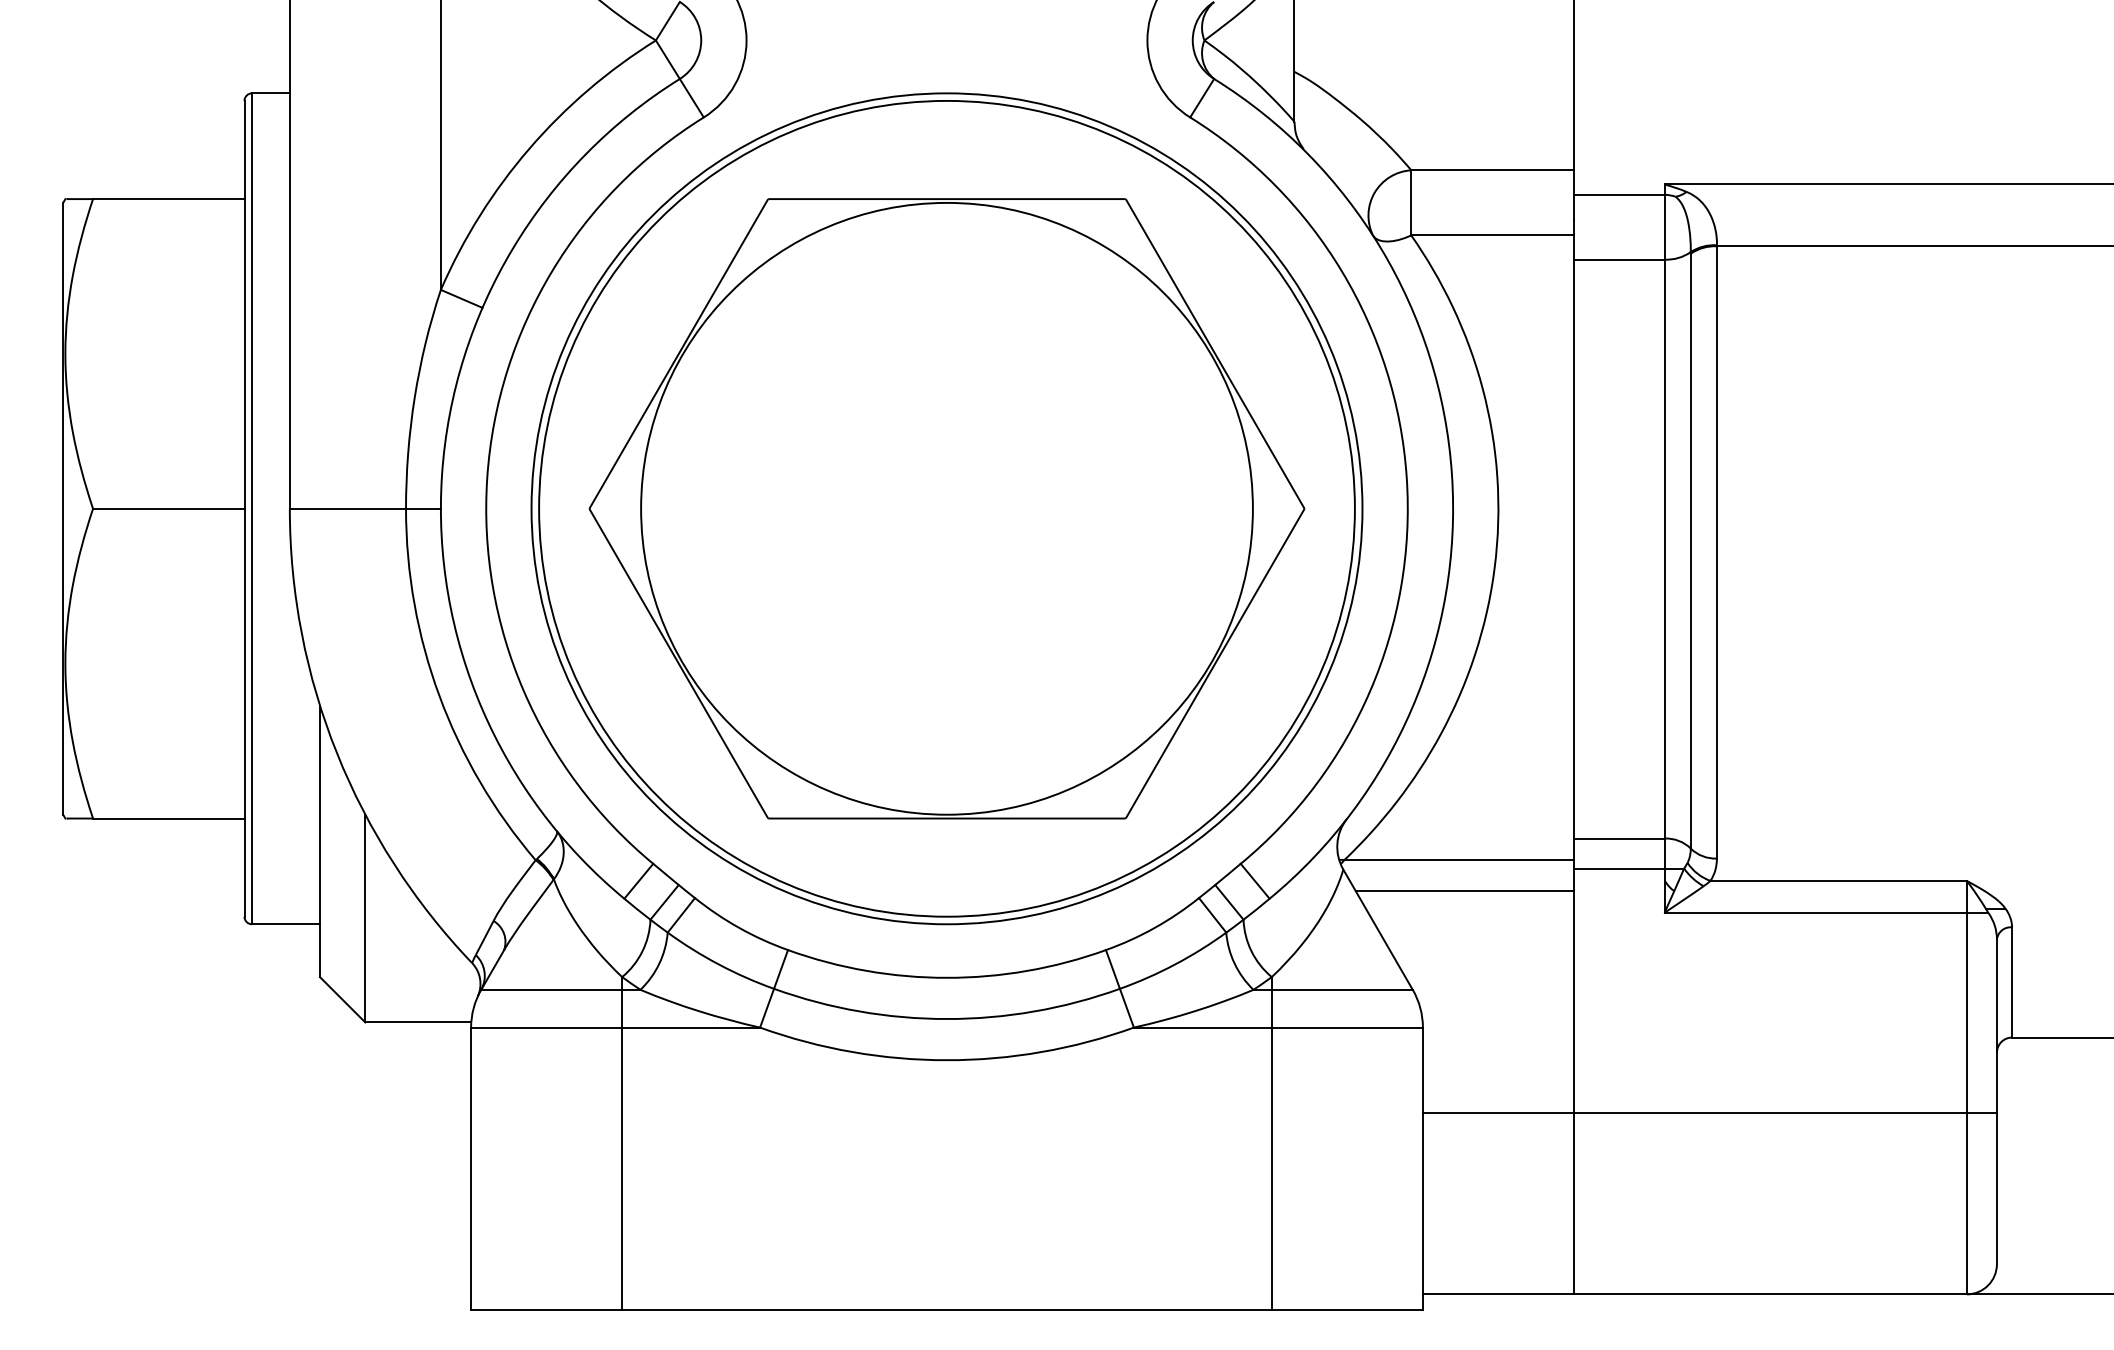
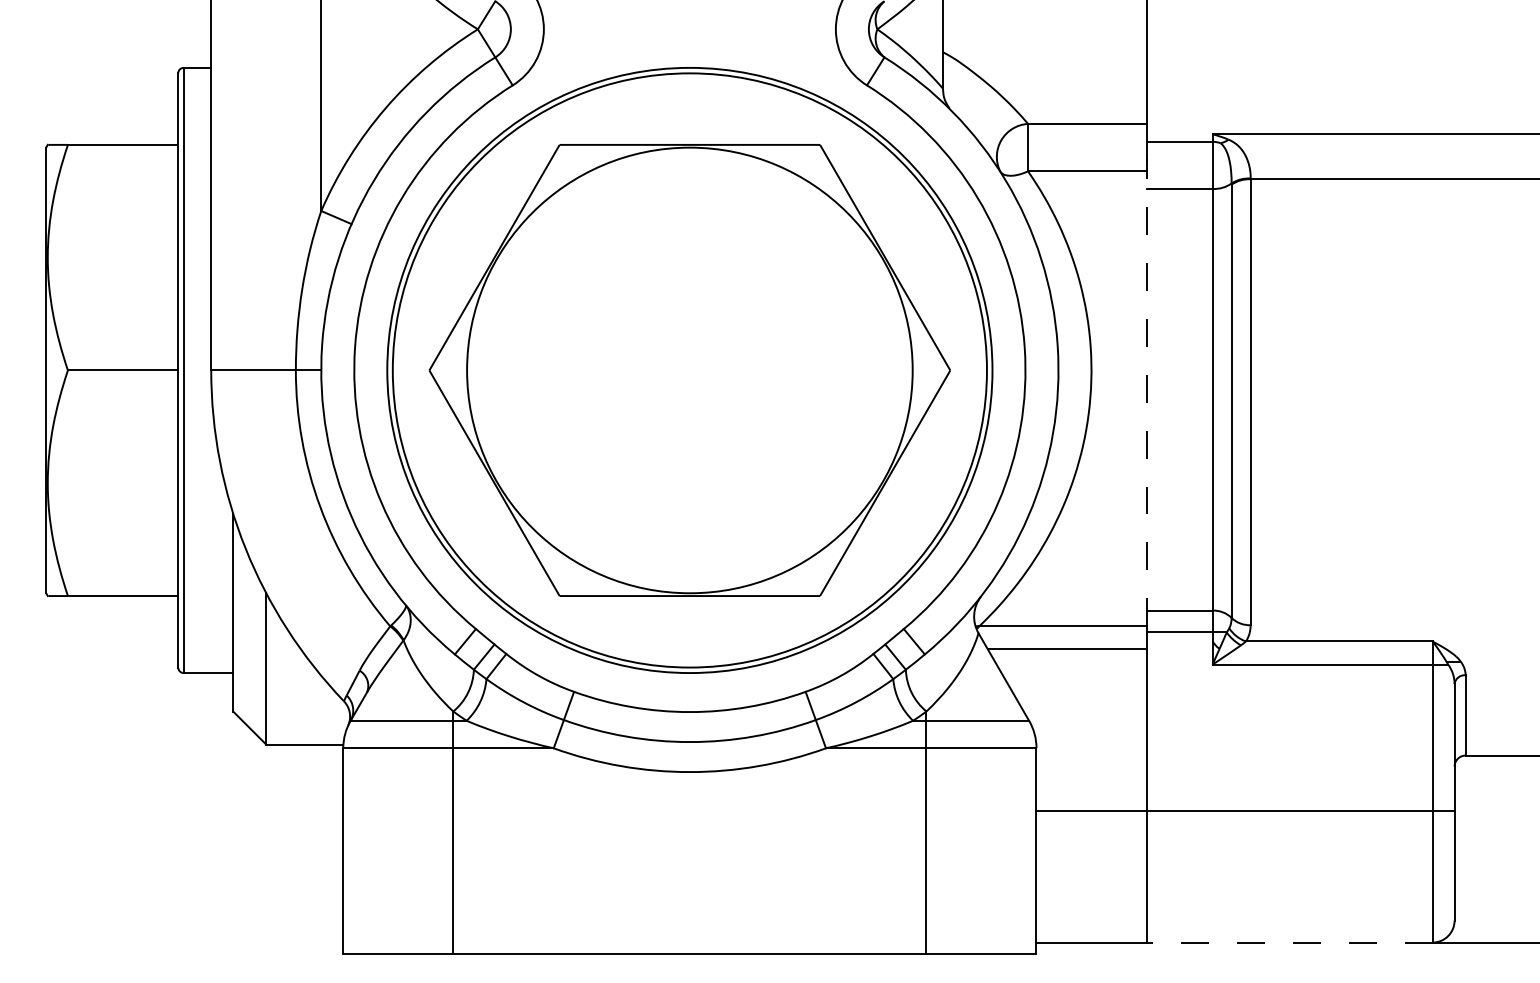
line: (1573, 547) -> (1146, 398), solid -> dashed
line: (1770, 1294) -> (1289, 942), solid -> dashed

